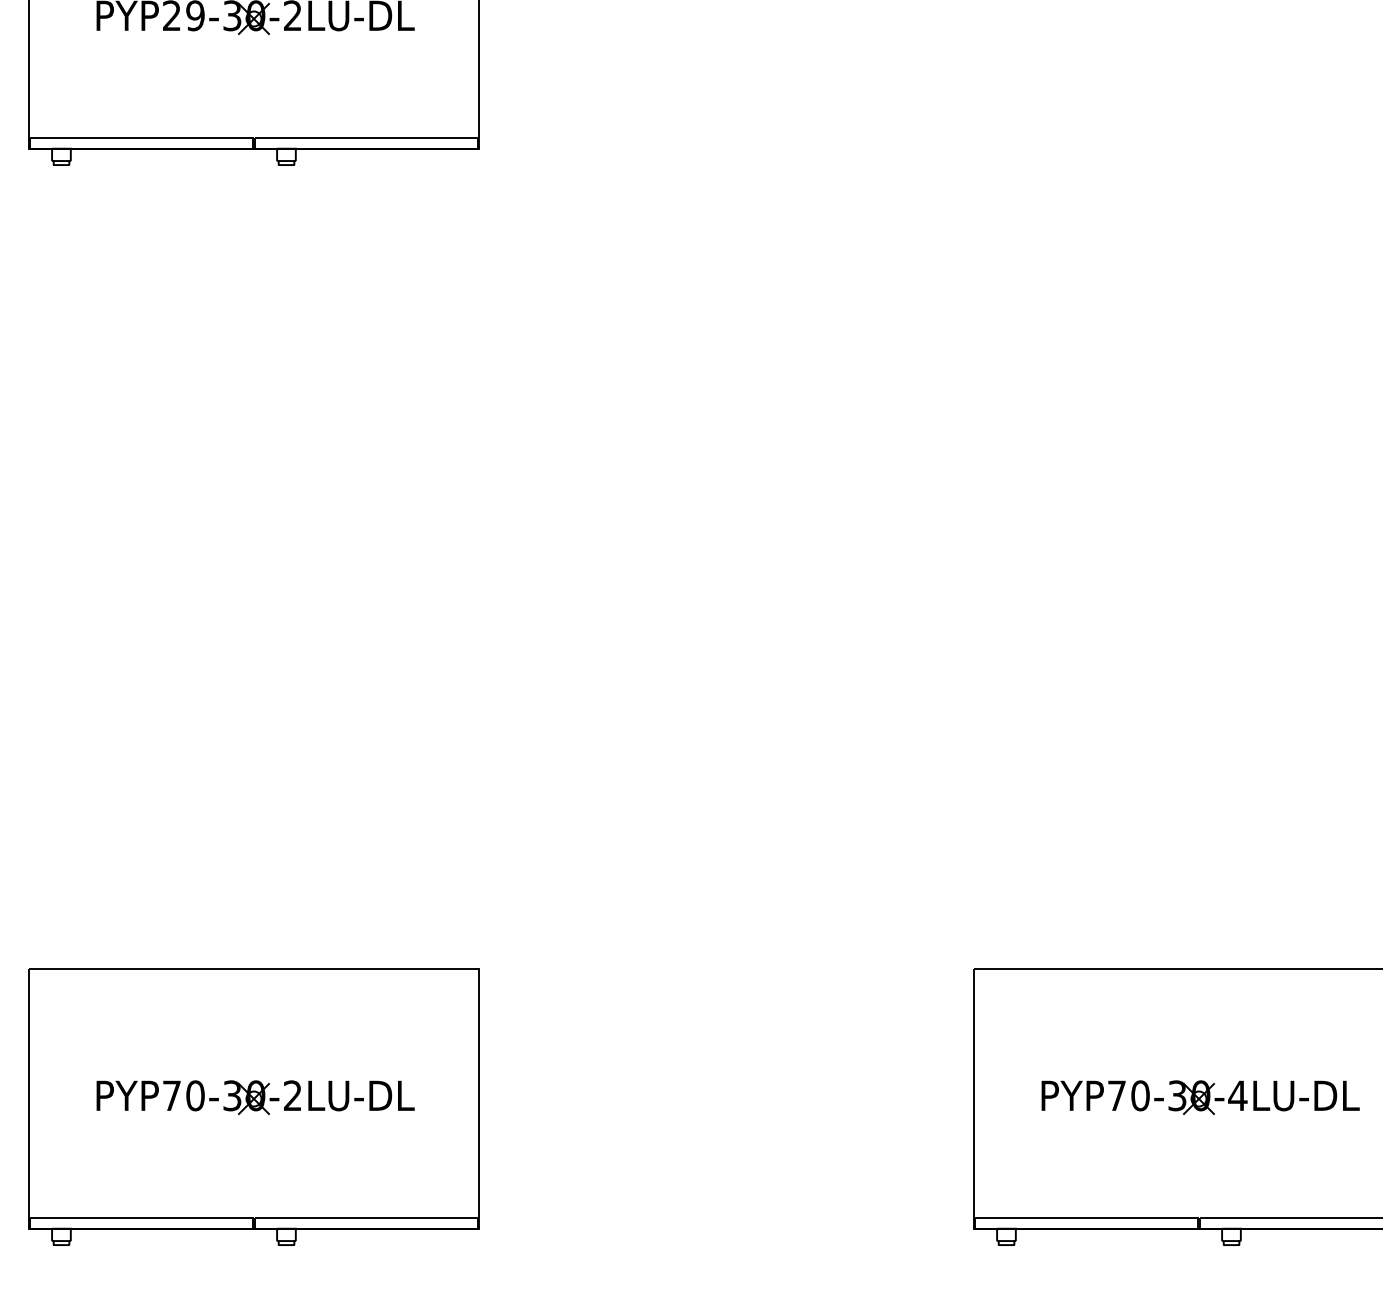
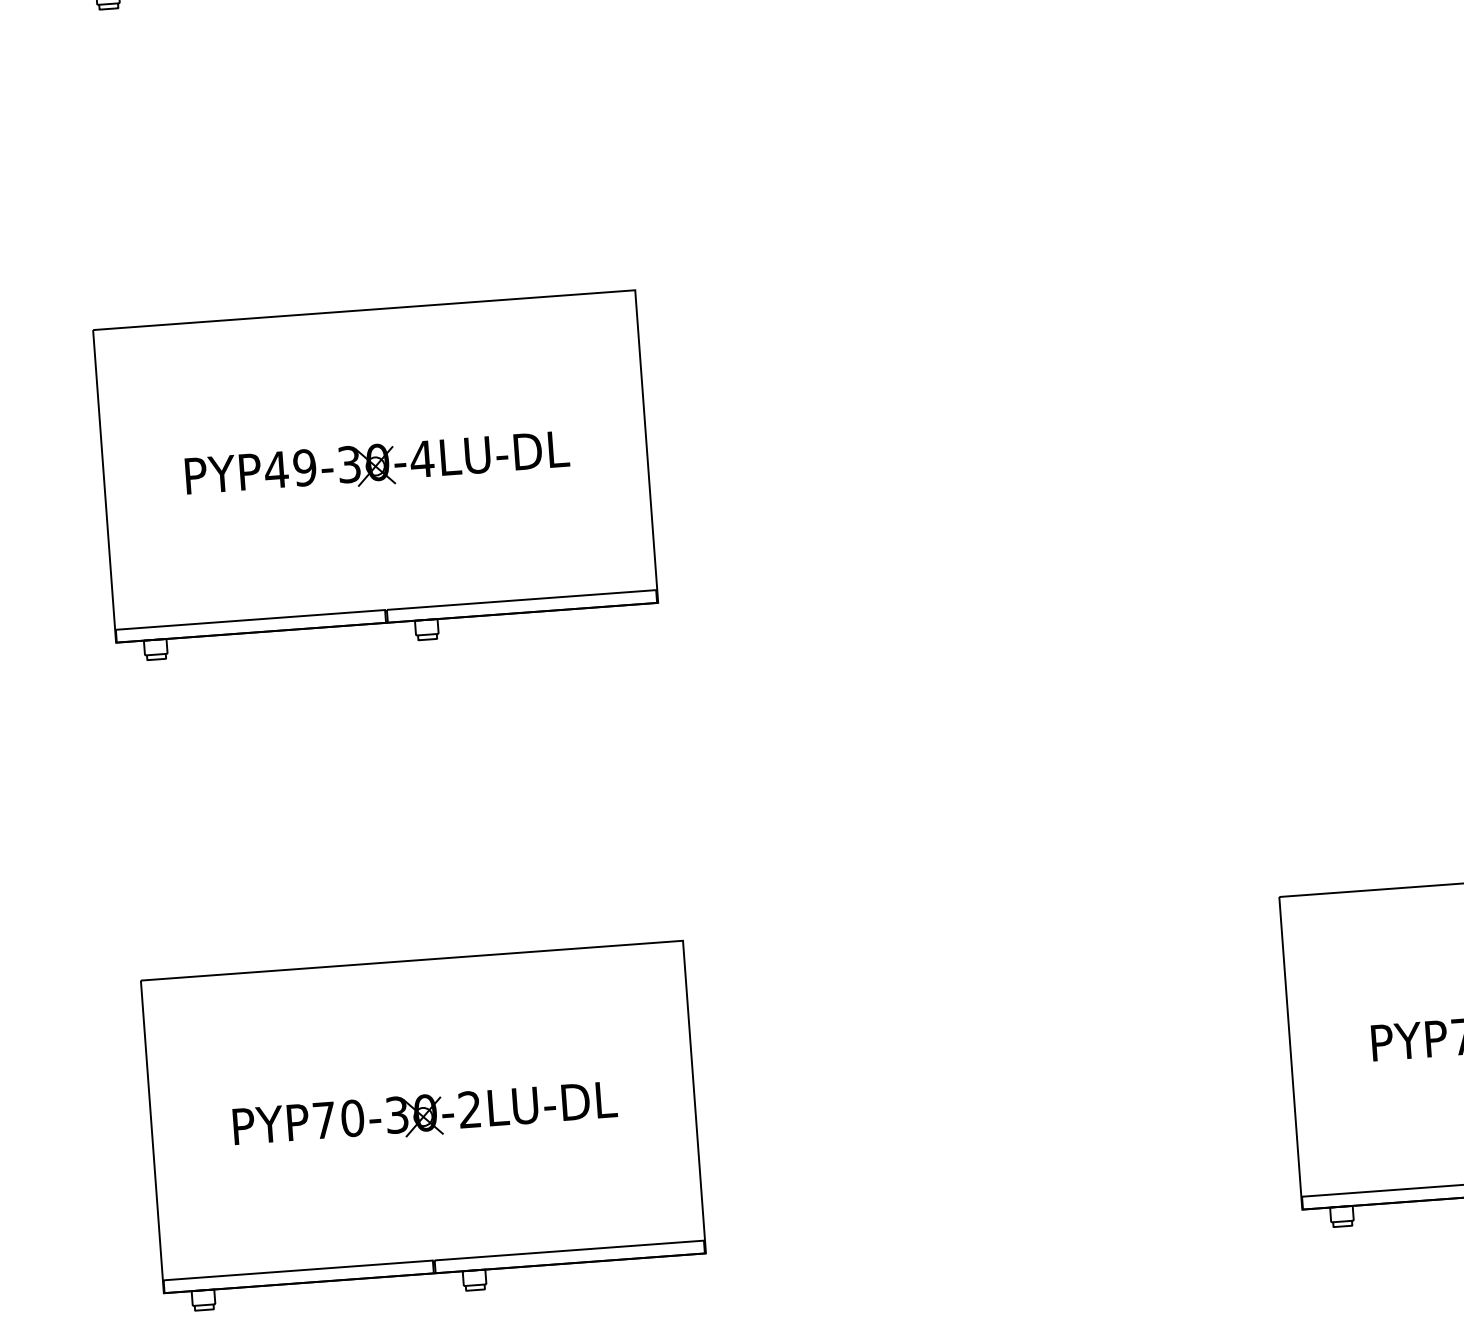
part: (253, 566) -> (375, 475), added

